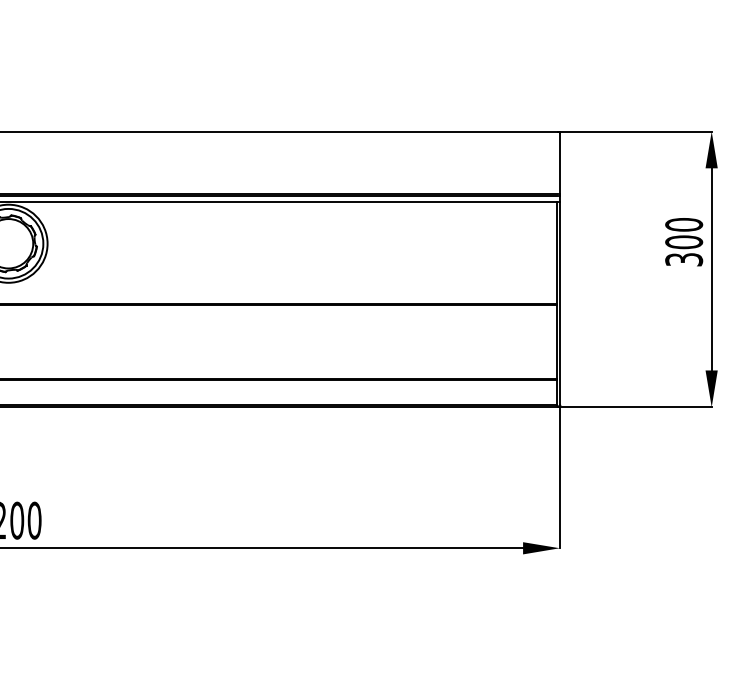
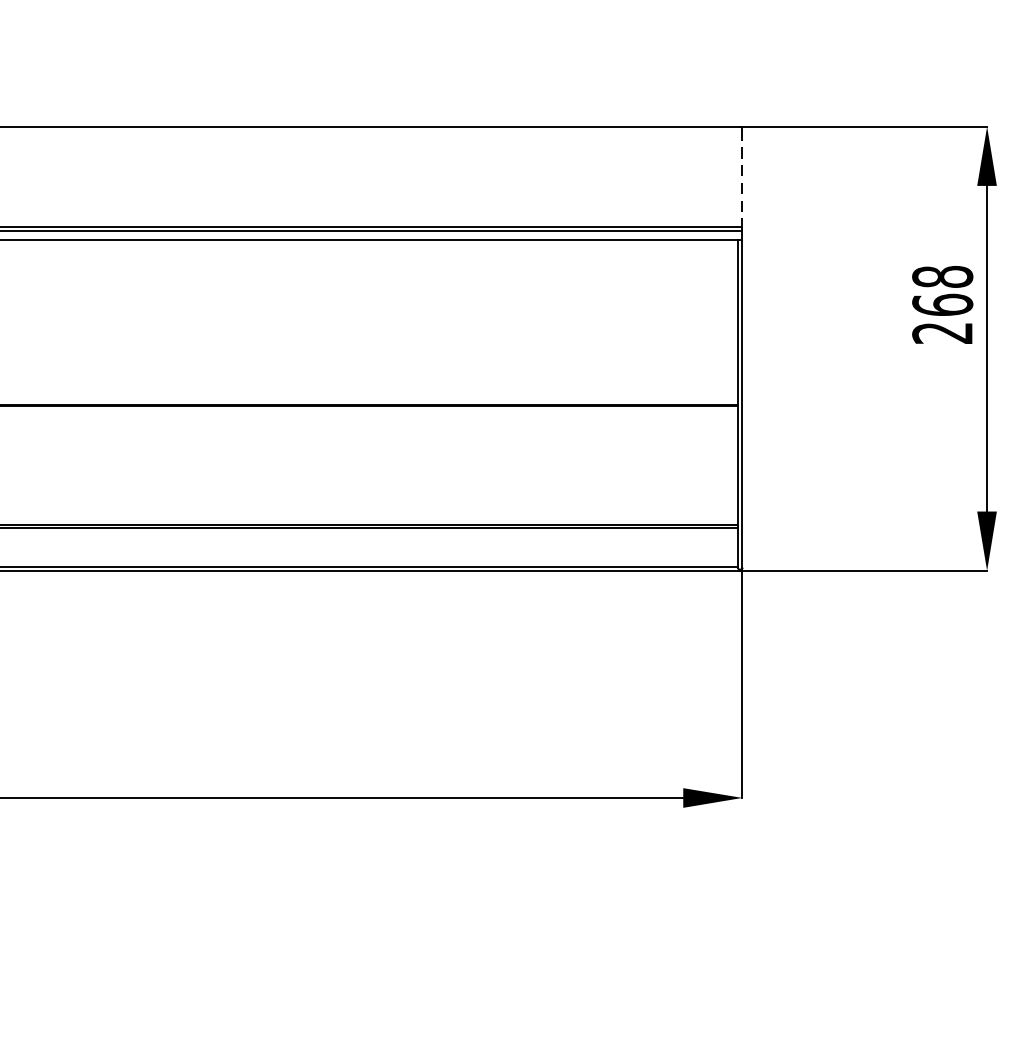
line: (559, 163) -> (741, 178), solid -> dashed
text: (684, 242) -> (943, 305), 300 -> 268

